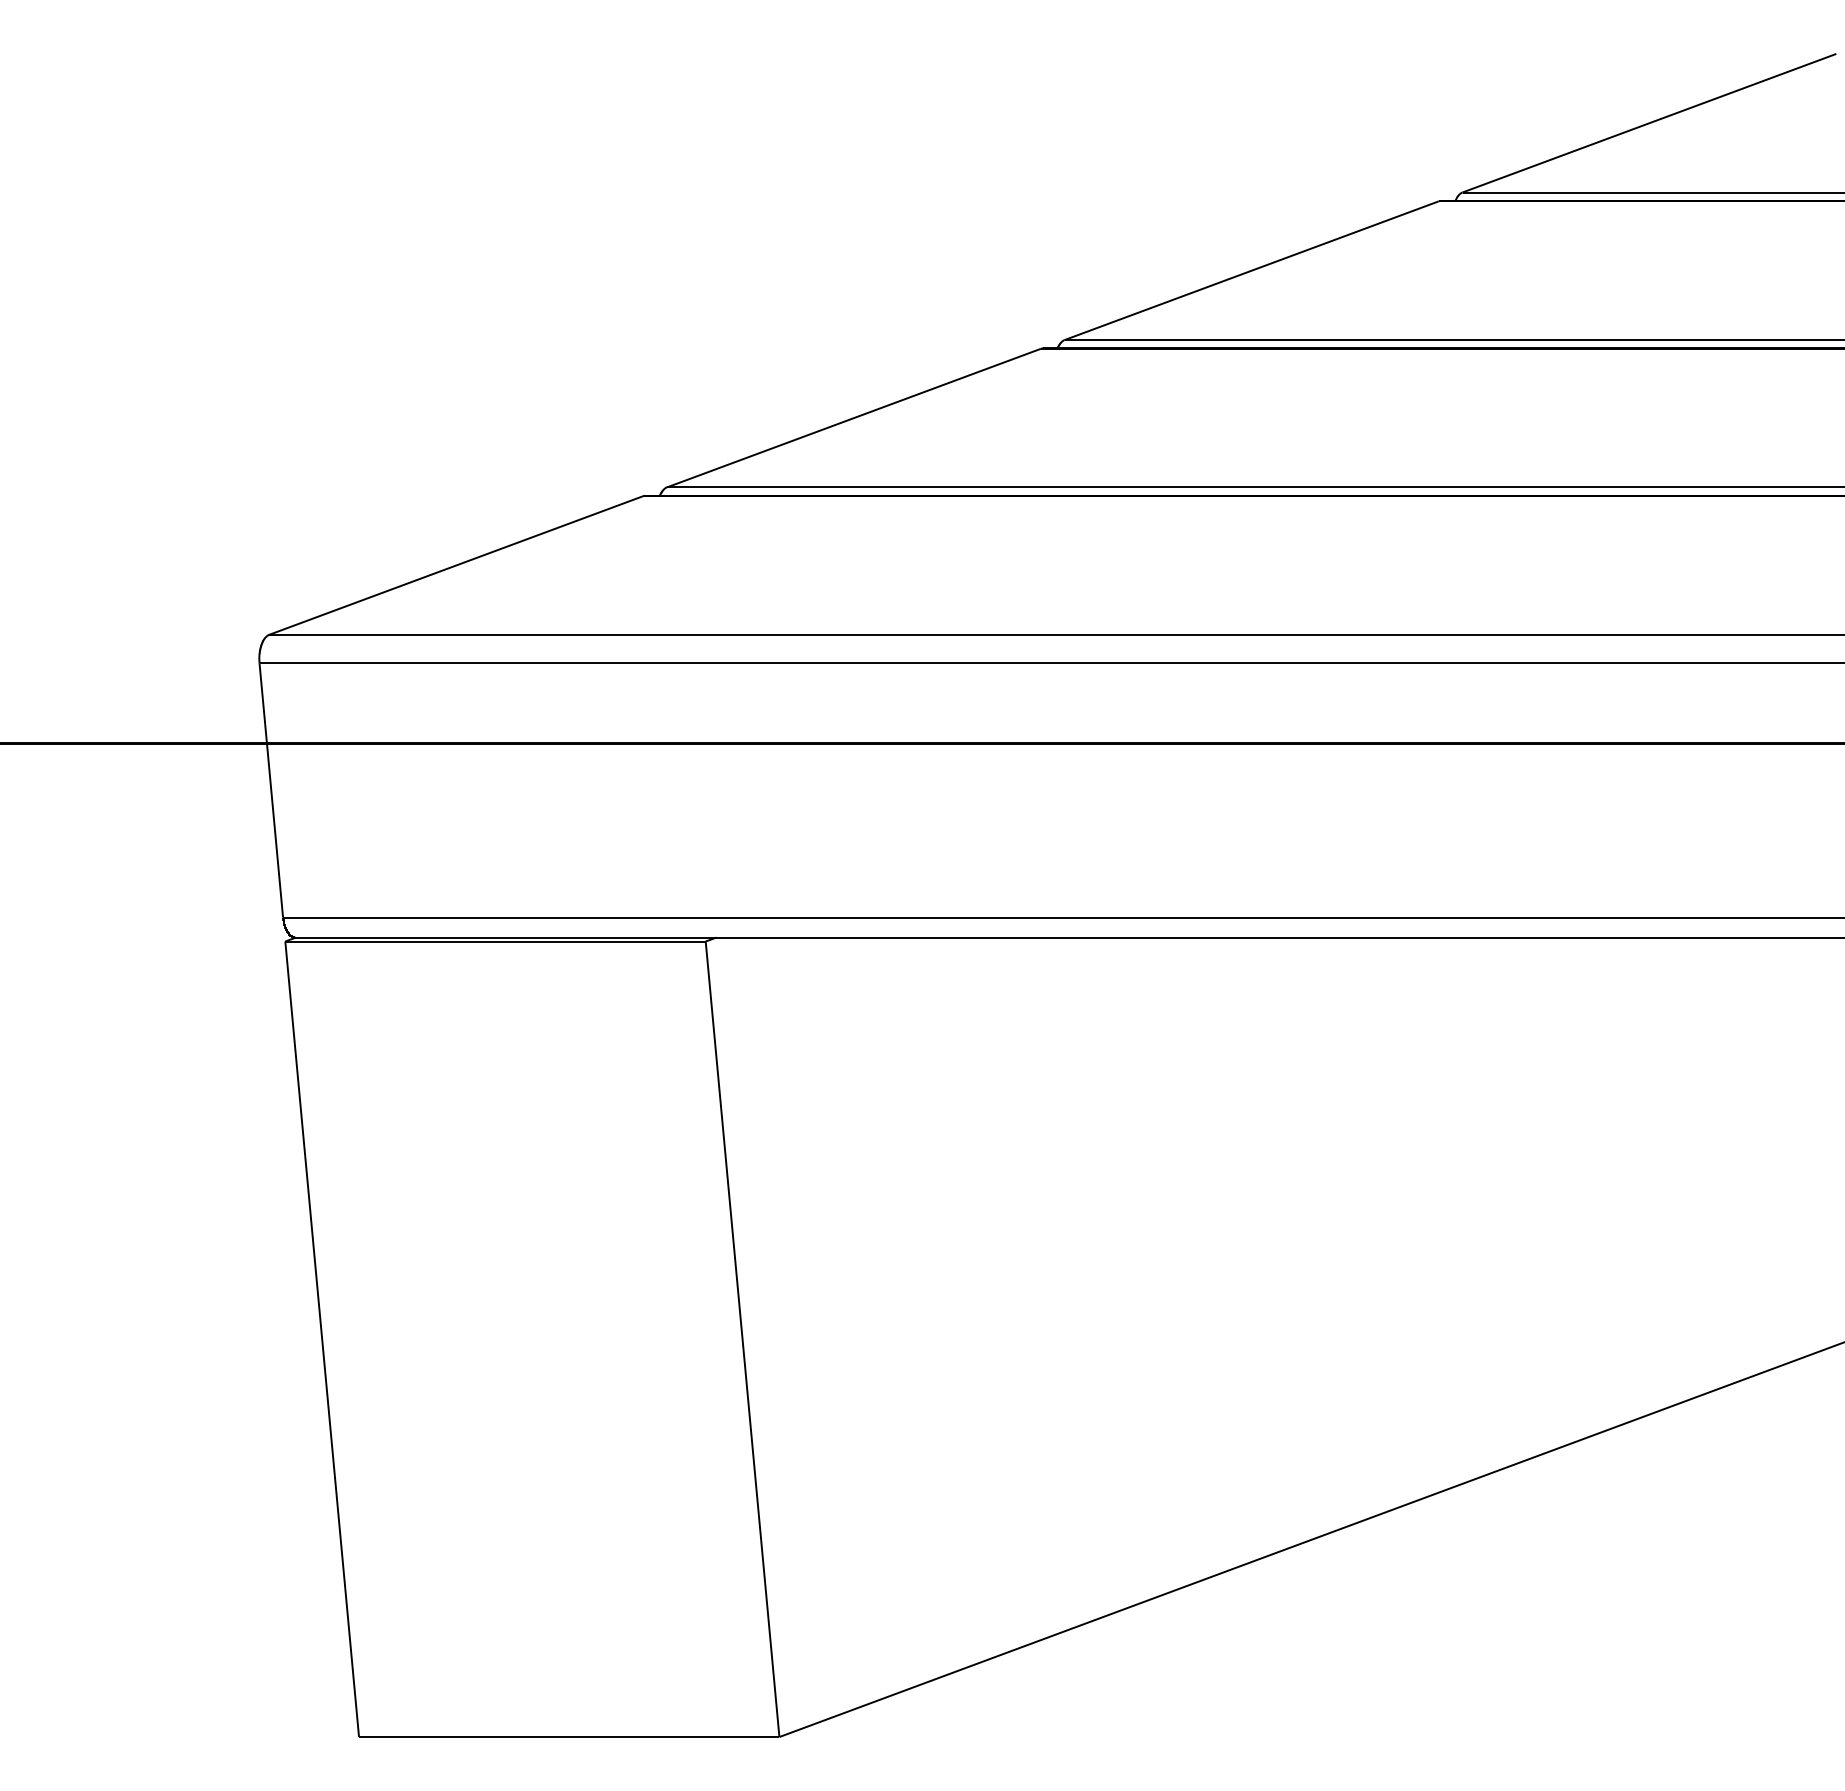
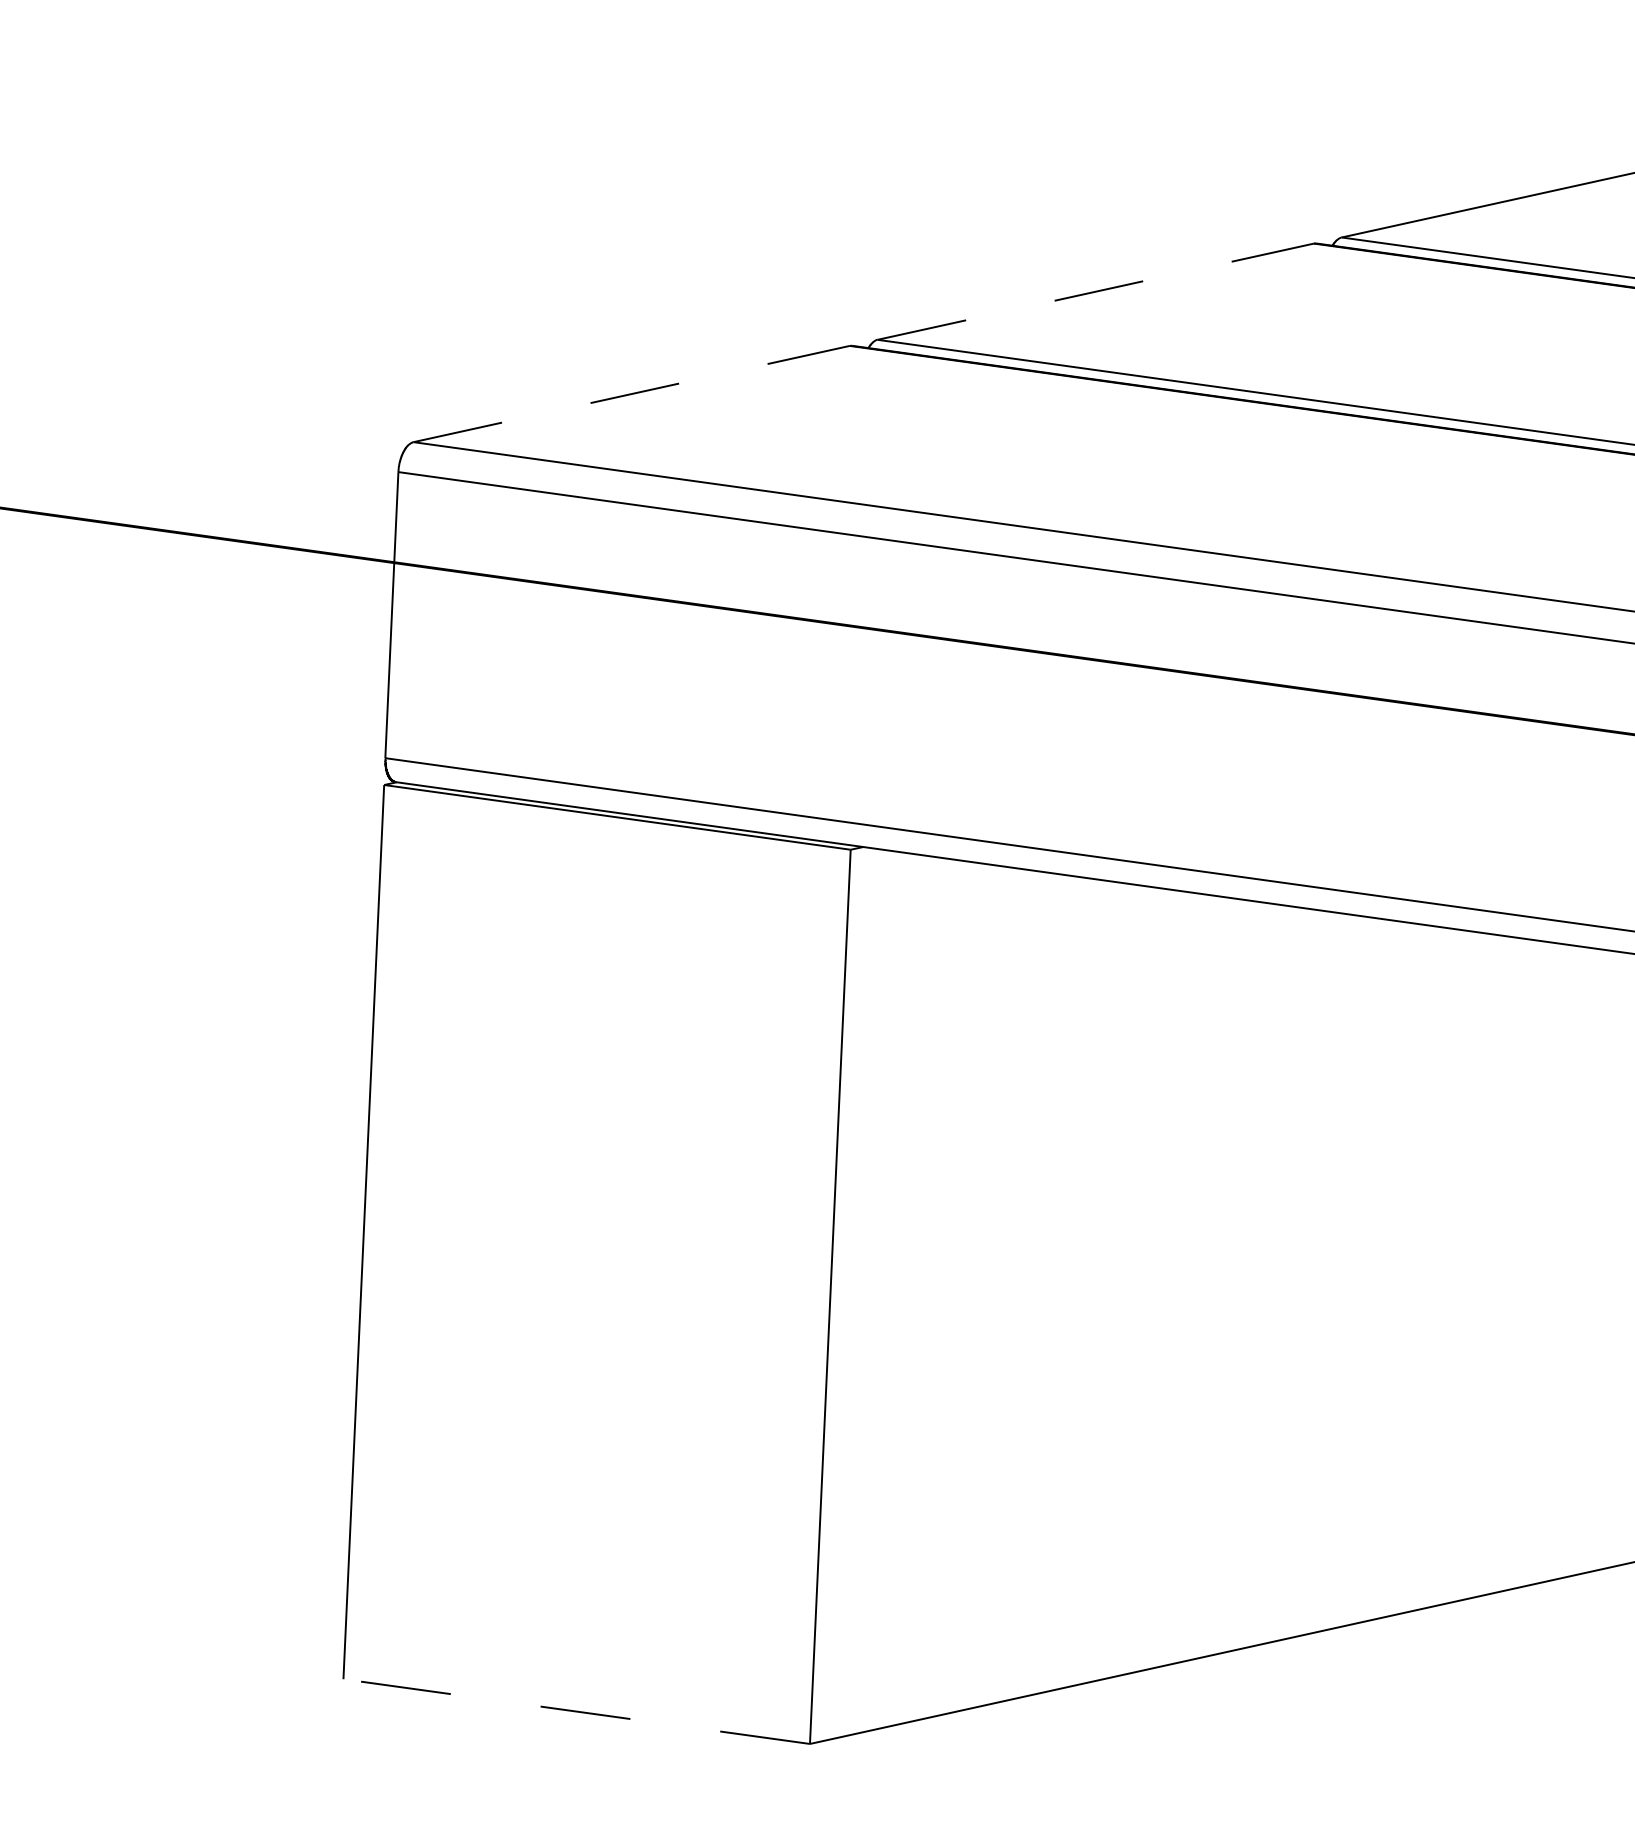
line: (854, 417) -> (1096, 291), solid -> dashed
line: (456, 565) -> (632, 394), solid -> dashed
line: (568, 1737) -> (575, 1711), solid -> dashed

